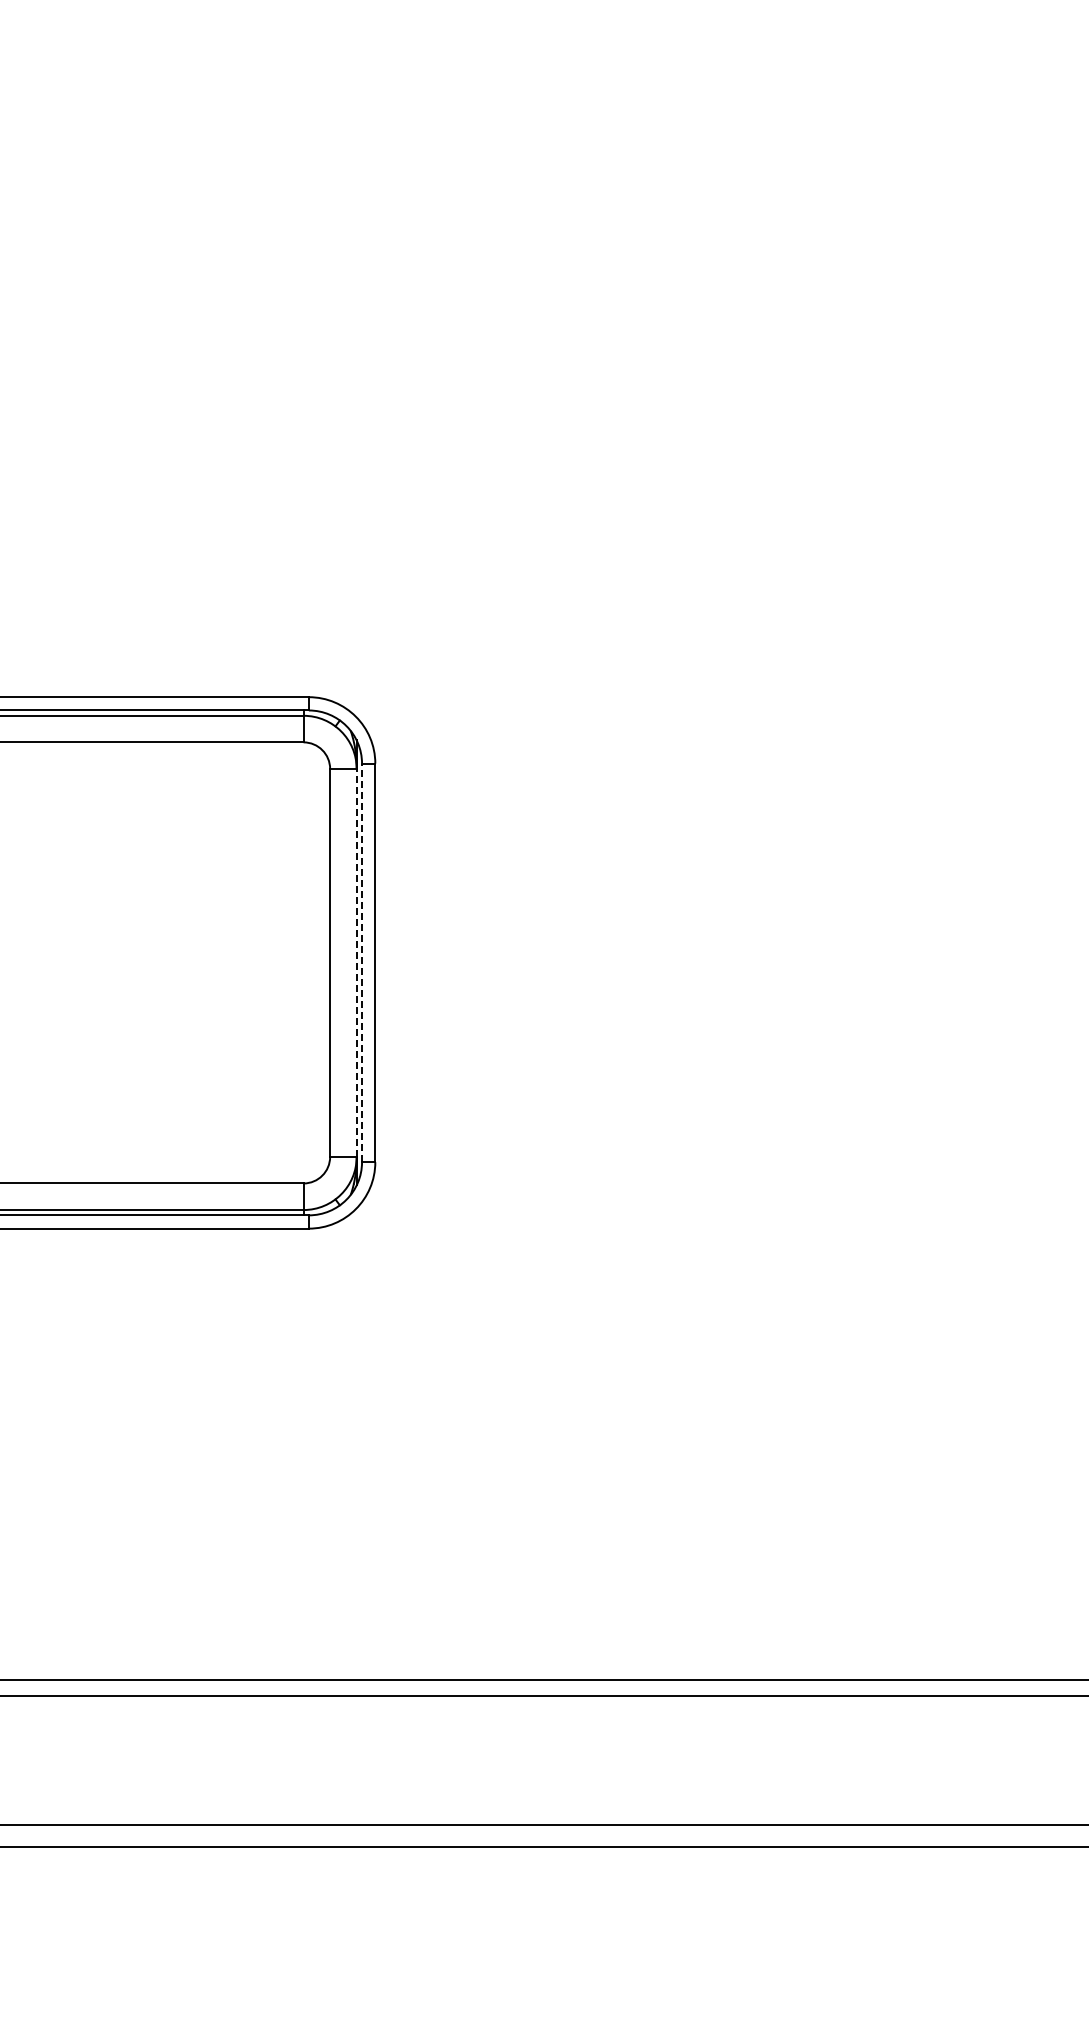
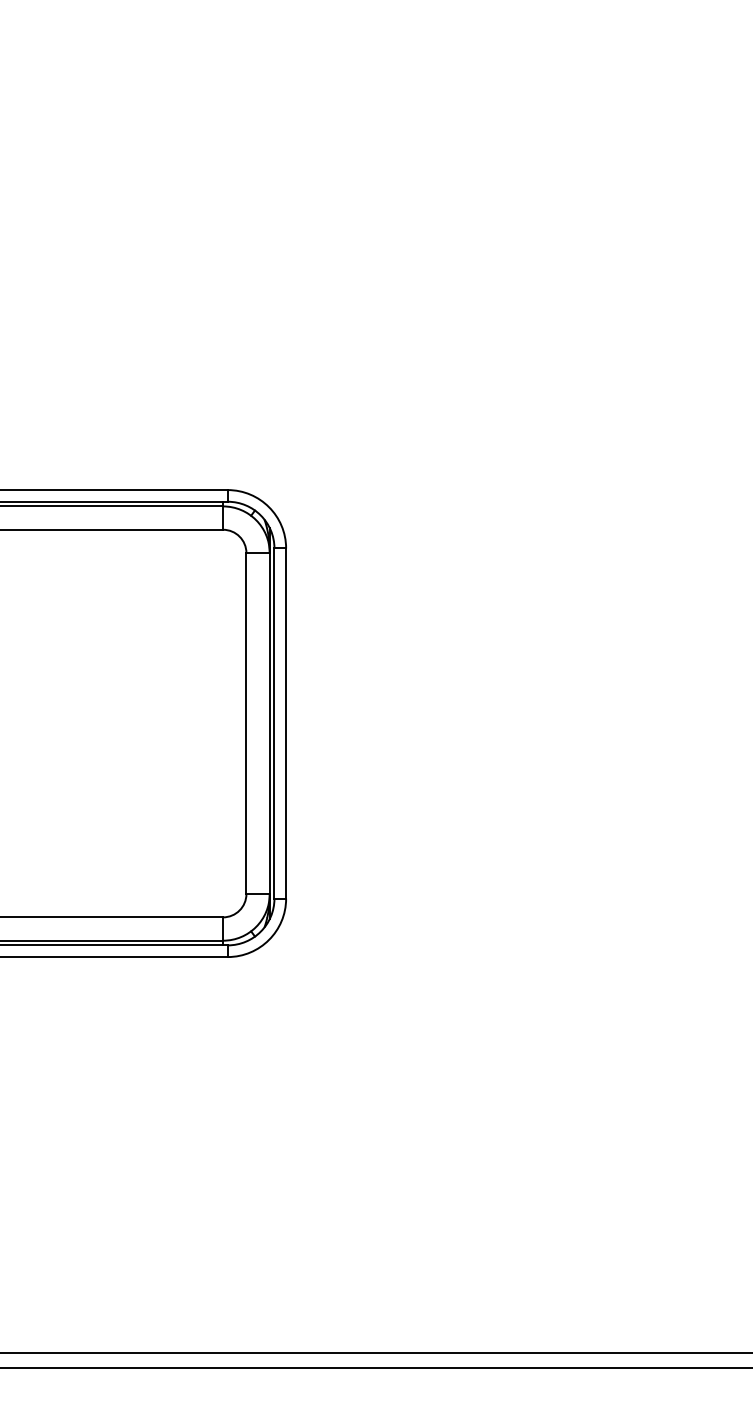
line: (356, 962) -> (269, 723), dashed -> solid
line: (362, 962) -> (274, 723), dashed -> solid

